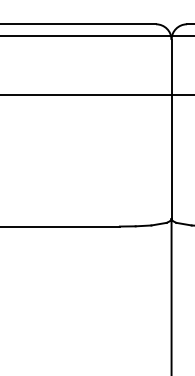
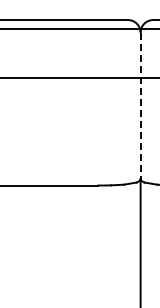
line: (171, 129) -> (140, 106), solid -> dashed

